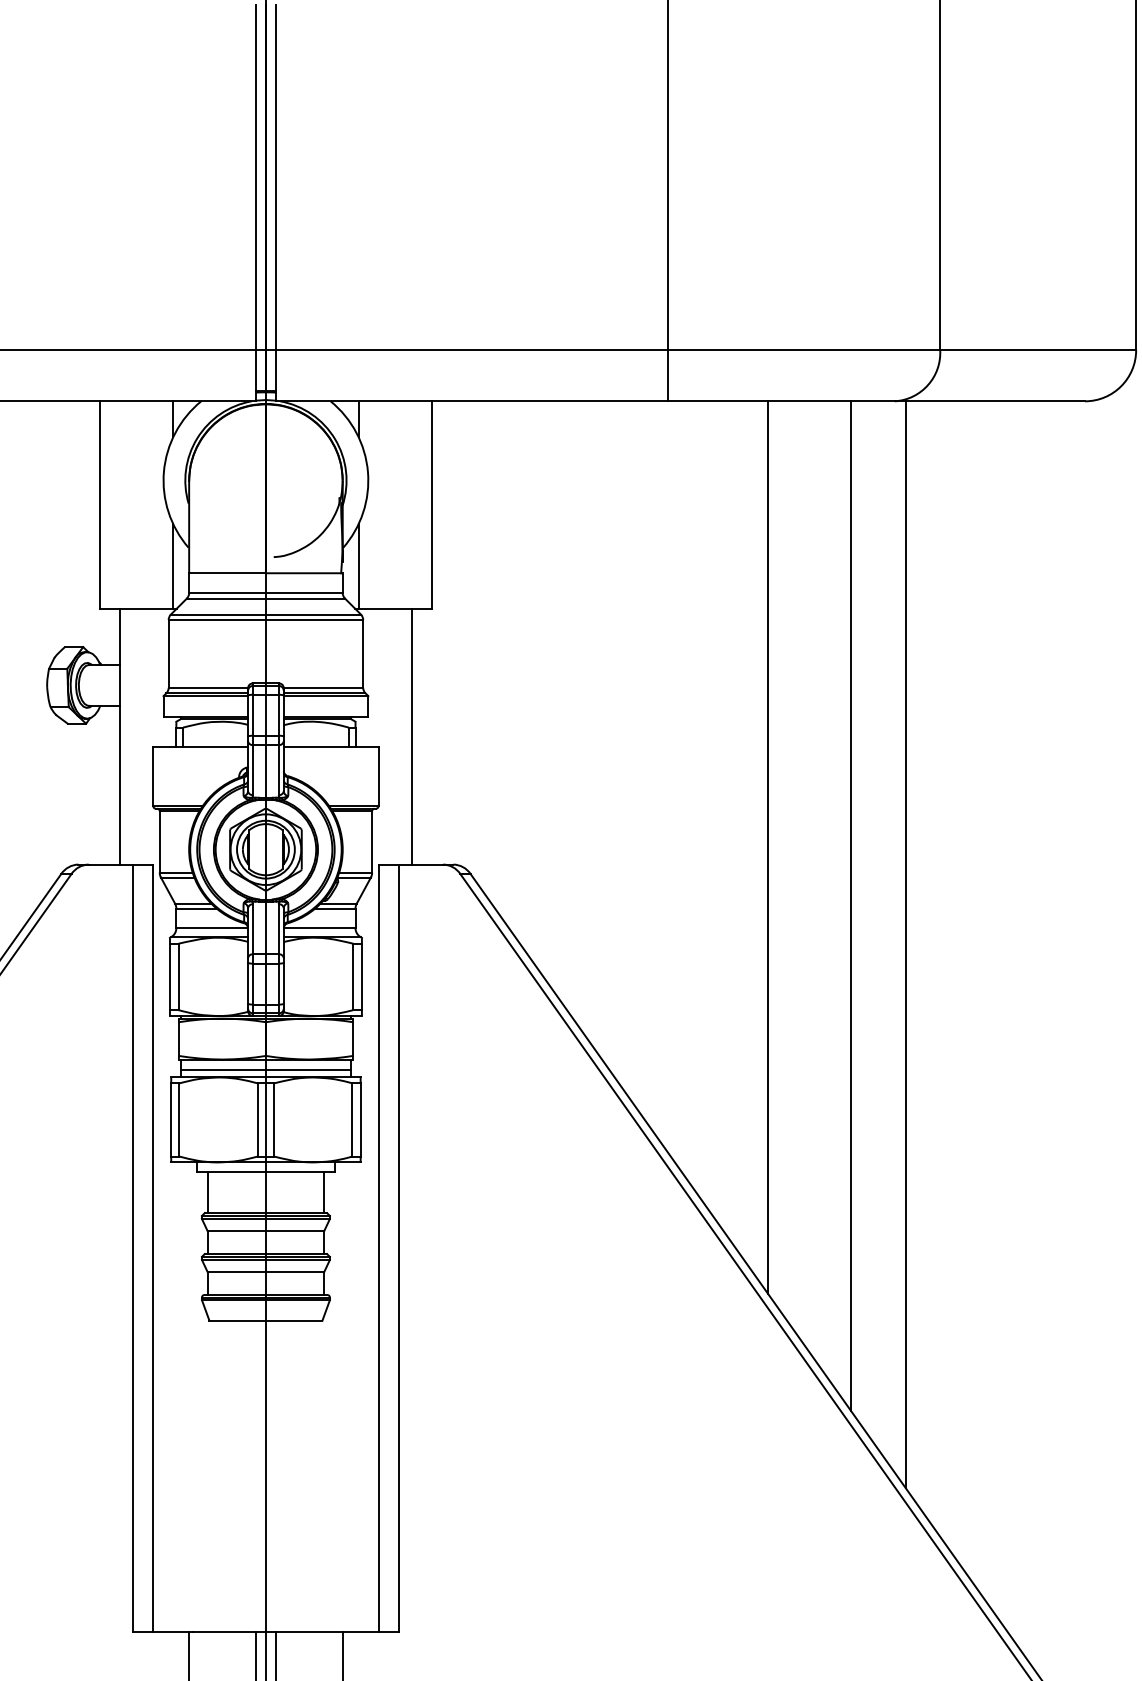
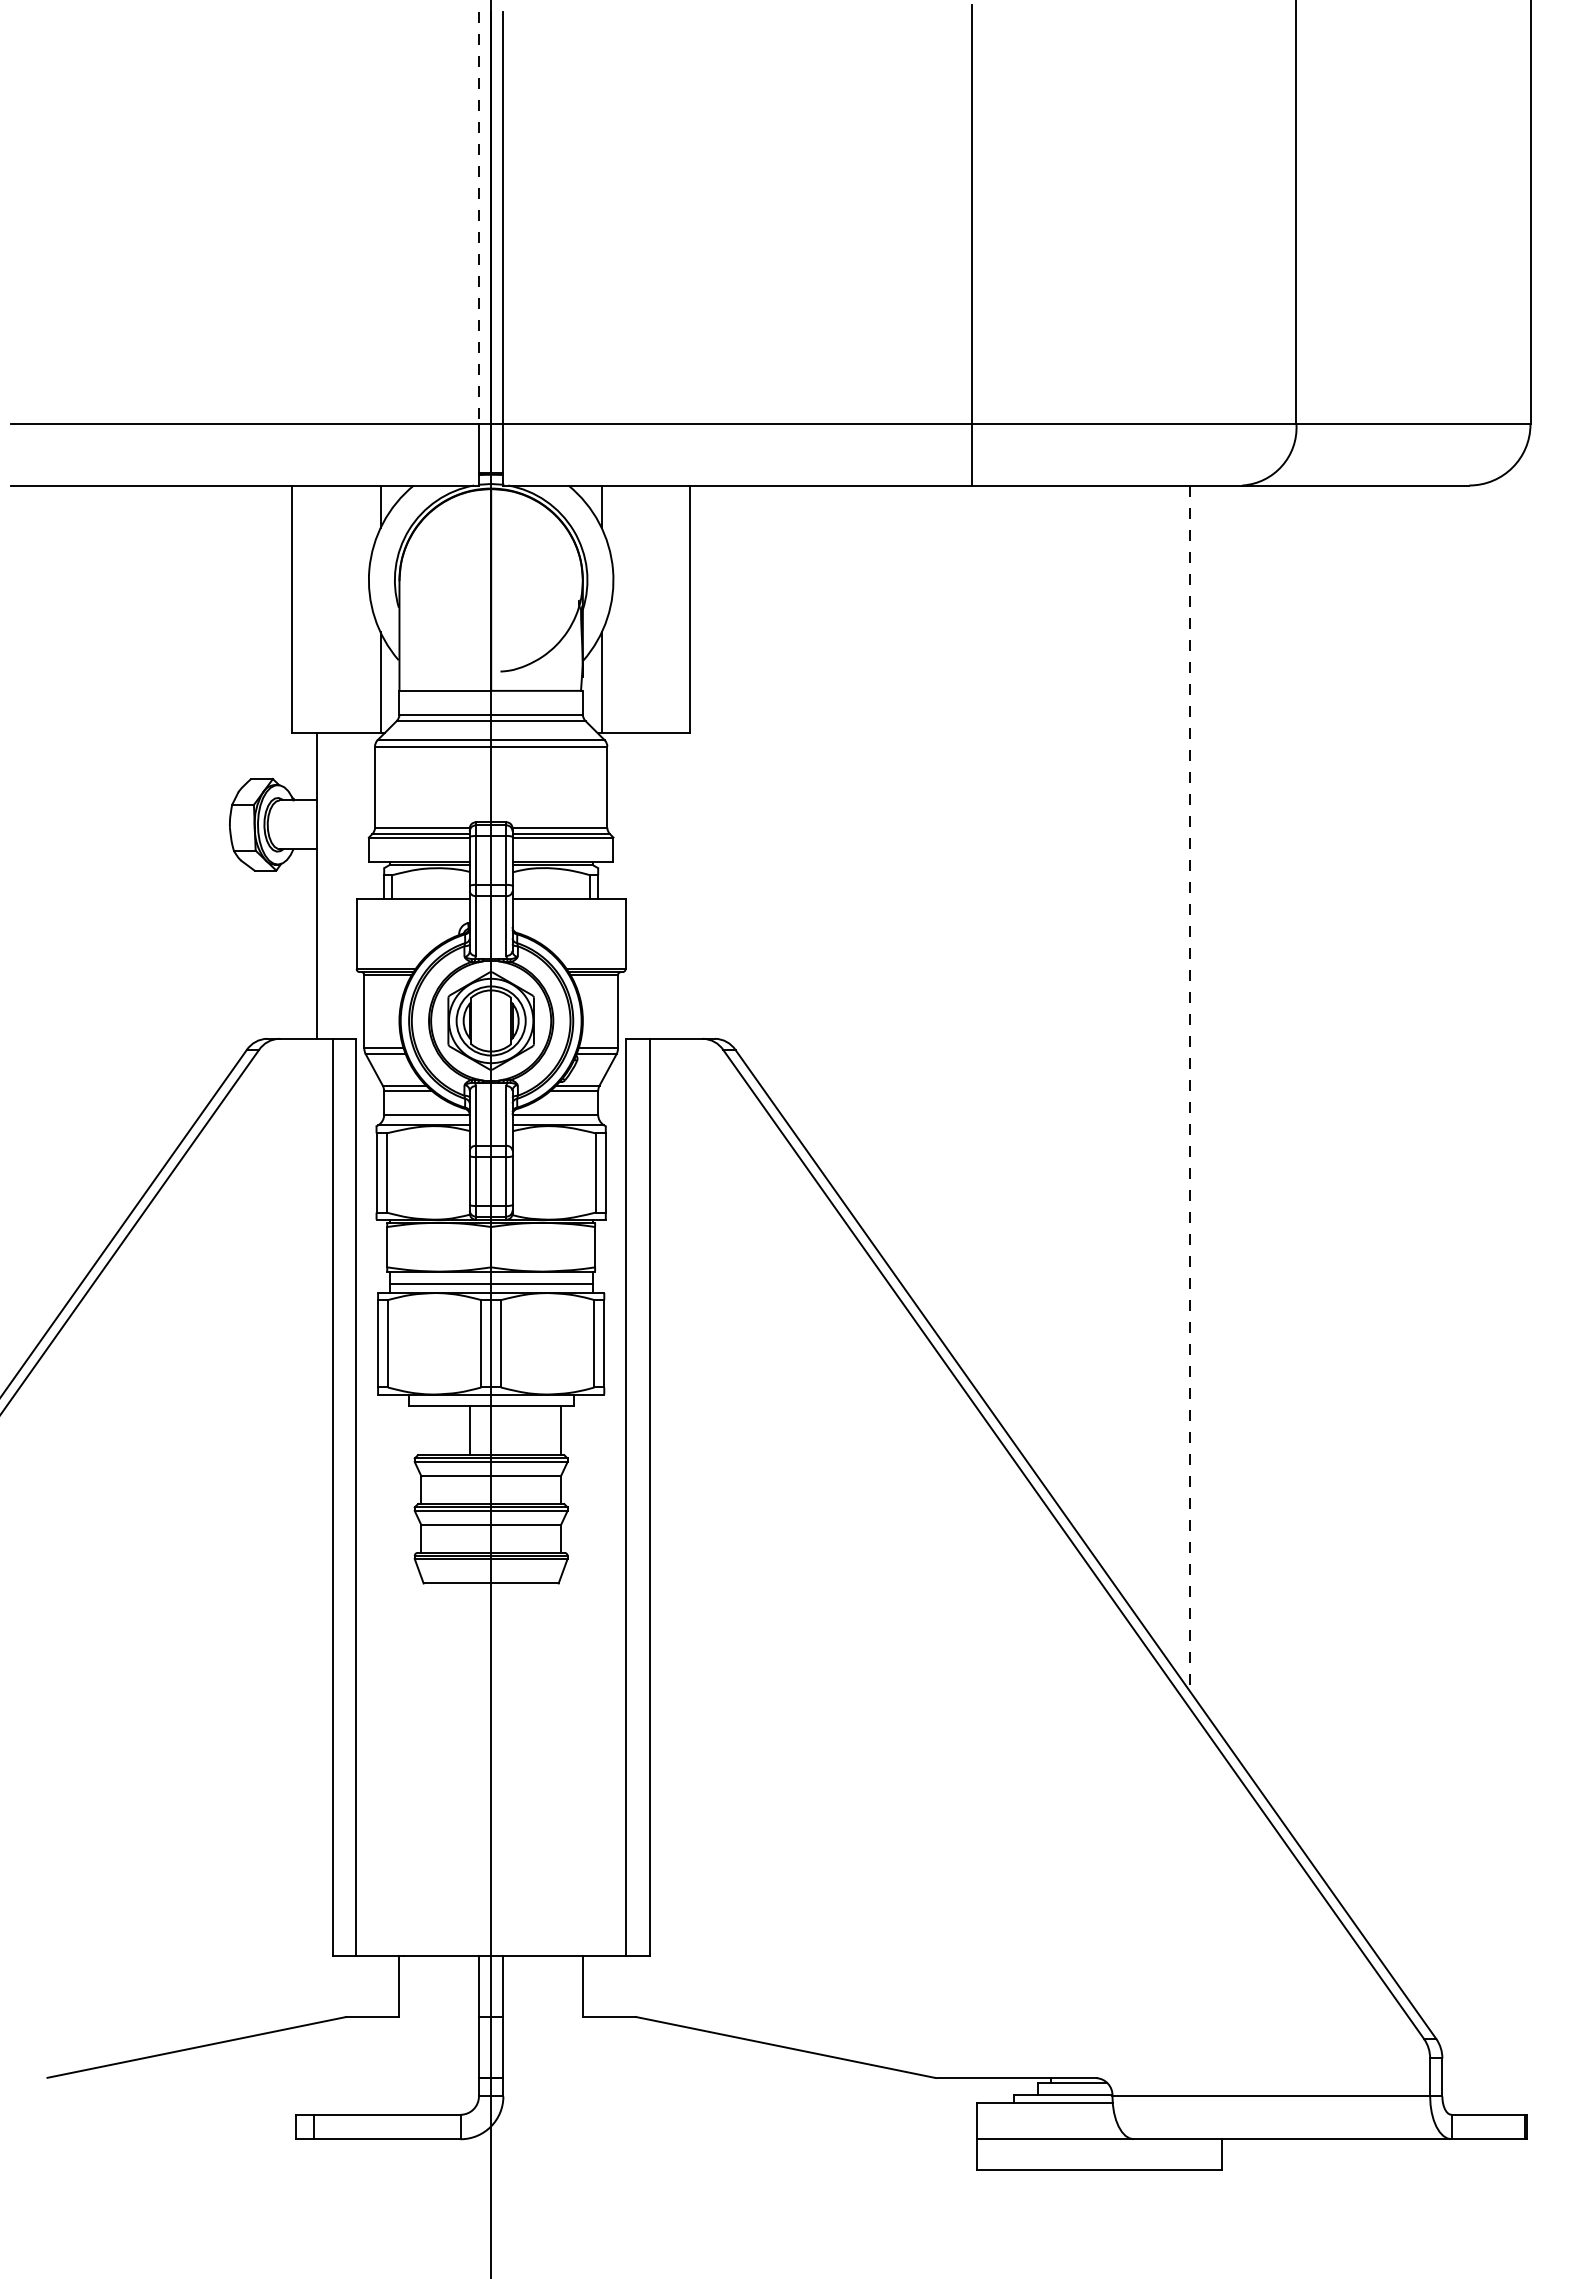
line: (255, 177) -> (478, 218), solid -> dashed
line: (411, 736) -> (665, 885), removed
line: (767, 847) -> (1090, 1018), removed
line: (850, 906) -> (1189, 1088), solid -> dashed
line: (905, 944) -> (1255, 1134), removed
line: (207, 1192) -> (470, 1430), moved

